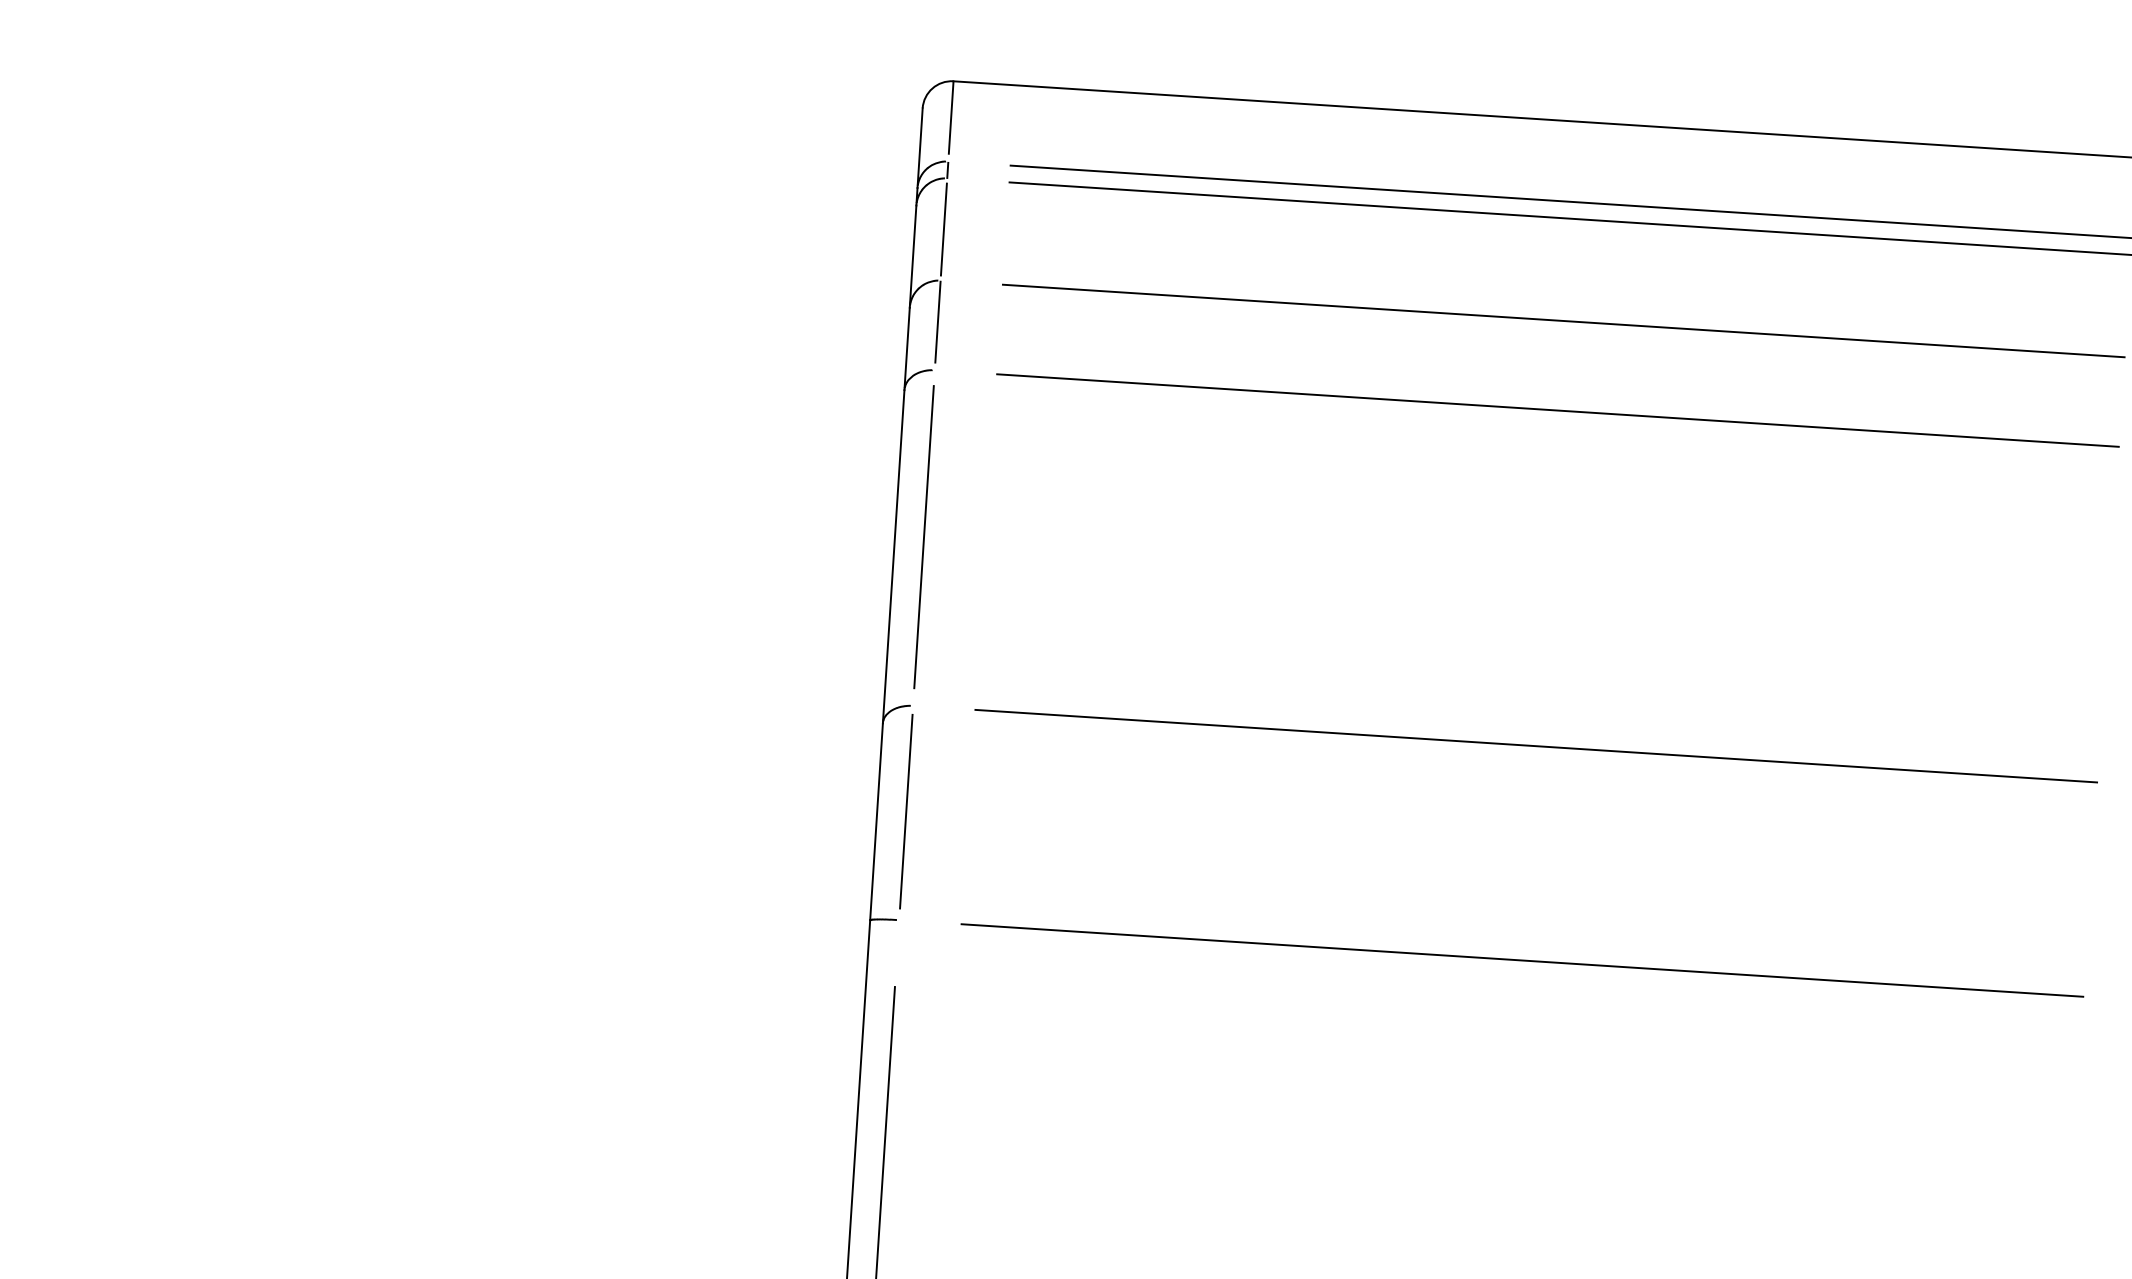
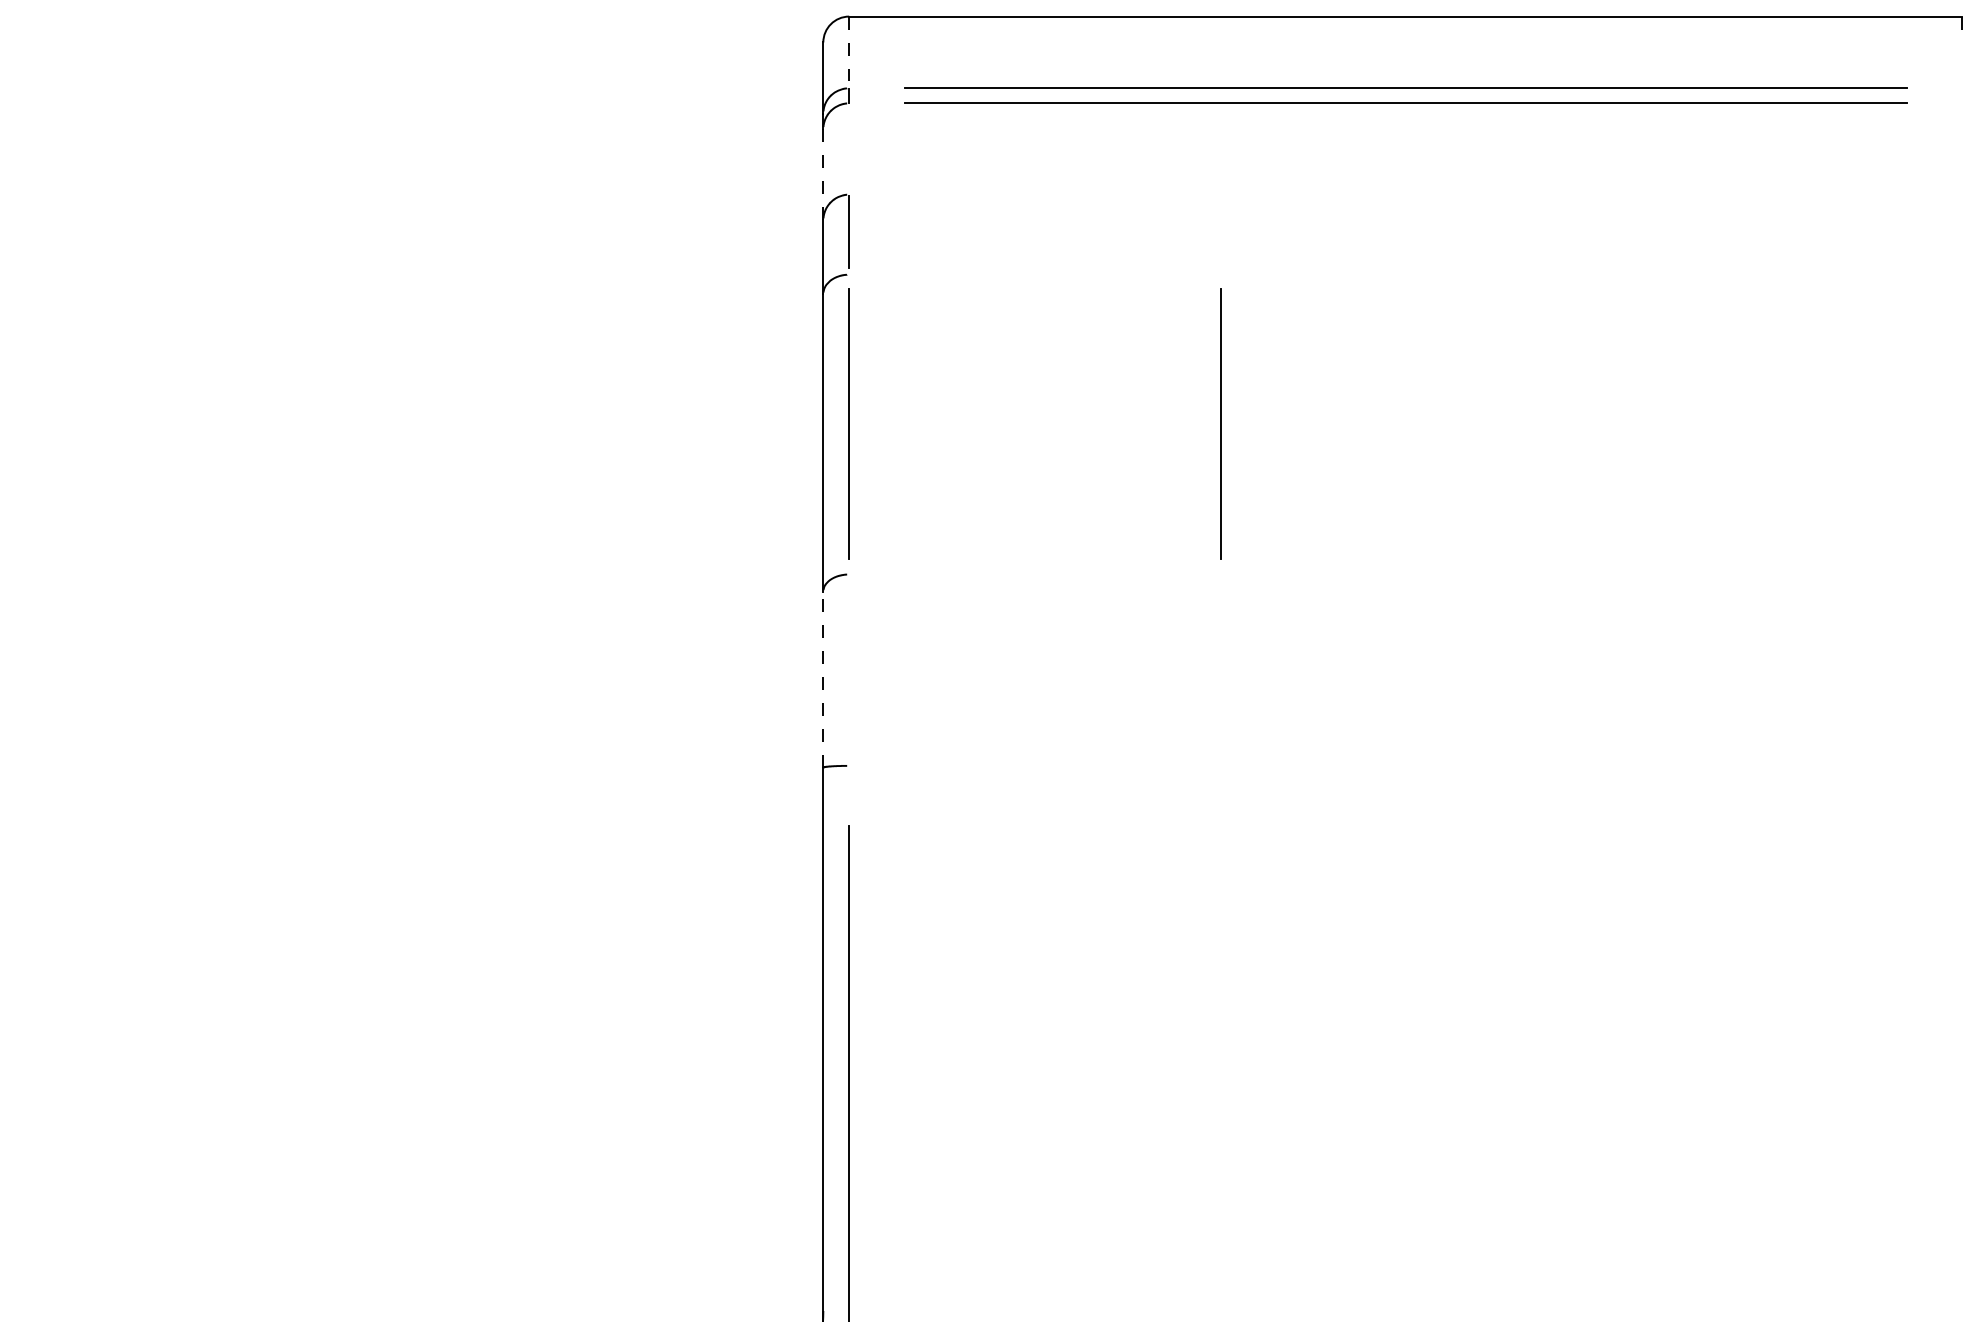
line: (951, 118) -> (849, 49), solid -> dashed
line: (944, 229) -> (849, 148), removed
line: (913, 256) -> (823, 174), solid -> dashed
line: (1563, 320) -> (1405, 194), removed
line: (1557, 410) -> (1405, 274), removed
line: (1339, 563) -> (1220, 423), added
line: (1535, 746) -> (1405, 574), removed
line: (906, 811) -> (849, 668), removed
line: (876, 821) -> (823, 679), solid -> dashed
line: (1522, 960) -> (1405, 765), removed

